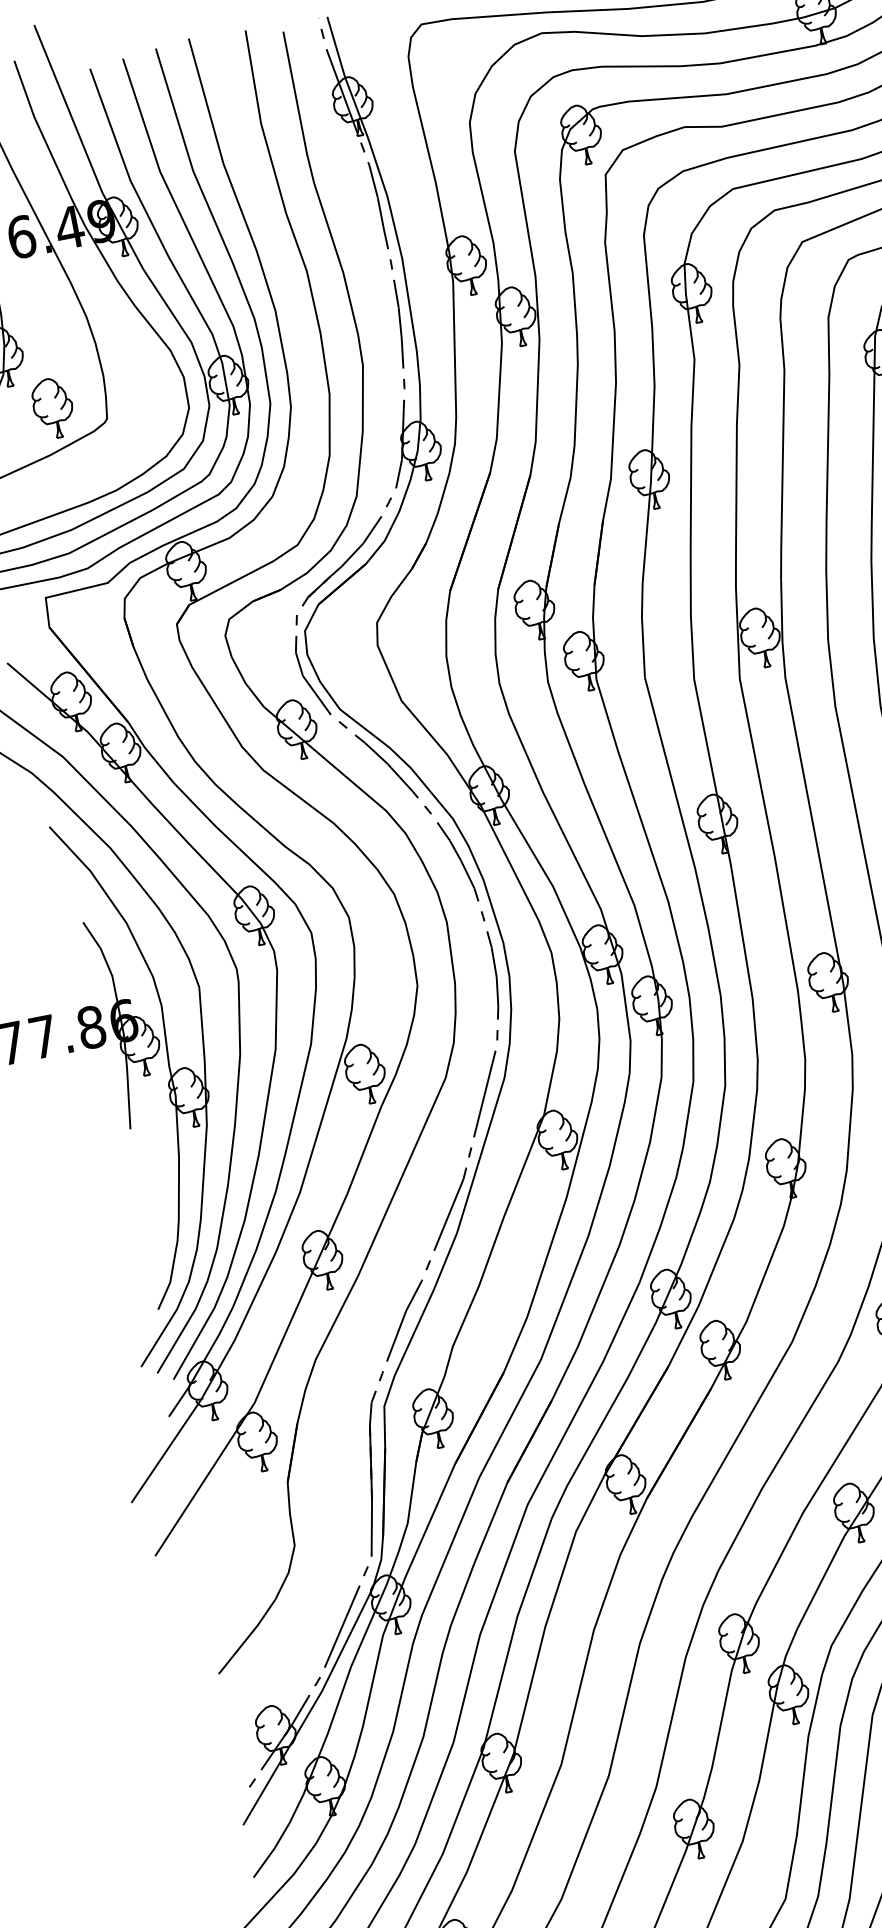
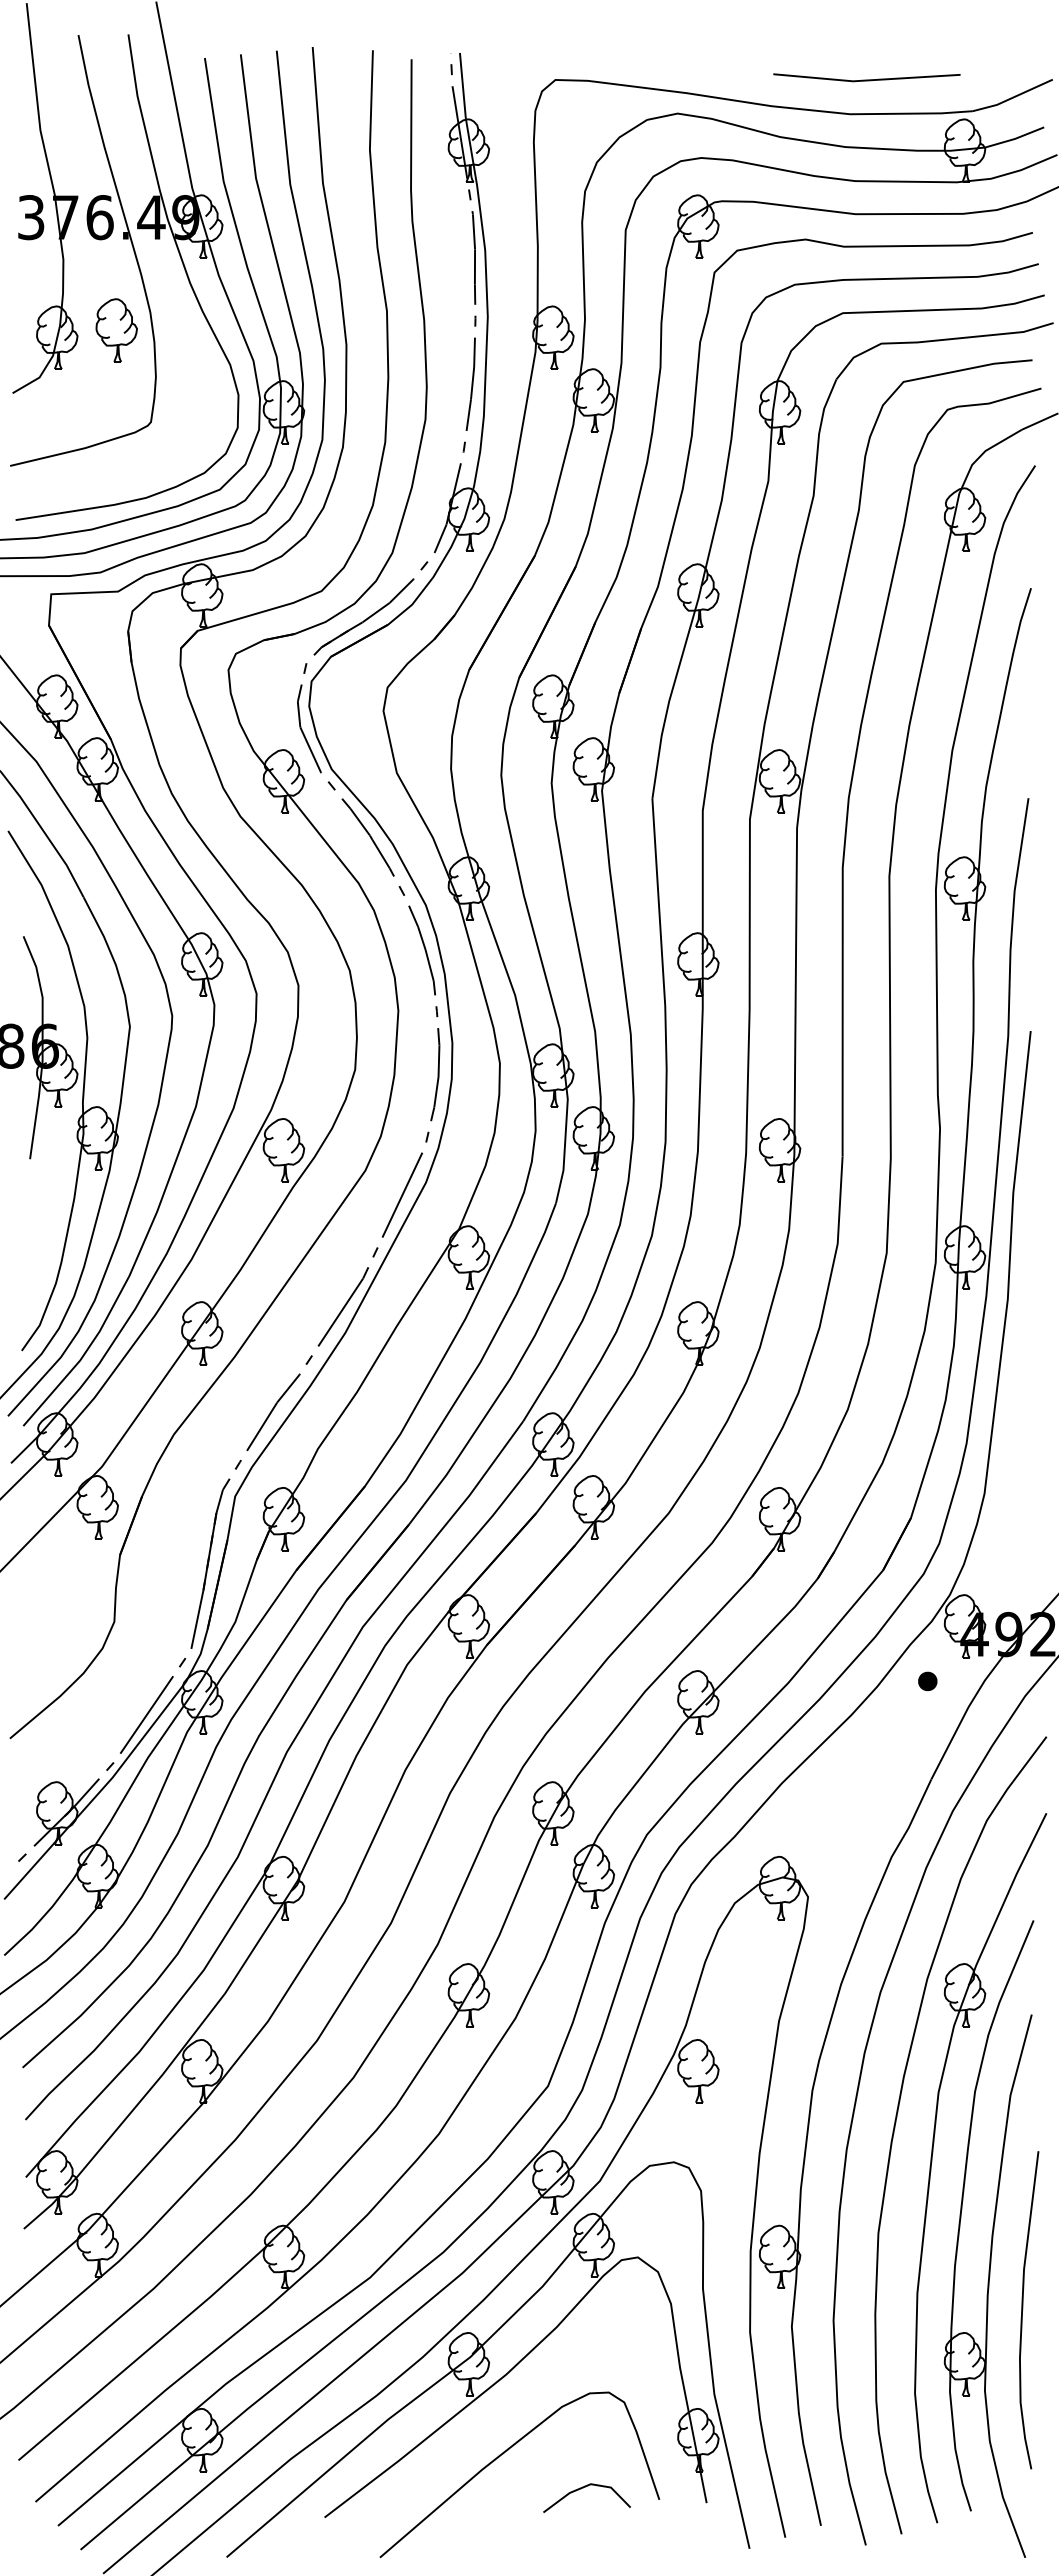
part: (53, 408) -> (116, 330), moved

